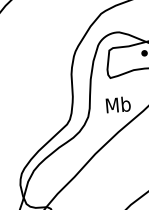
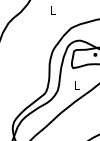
text: (117, 104) -> (76, 84), Mb -> L

